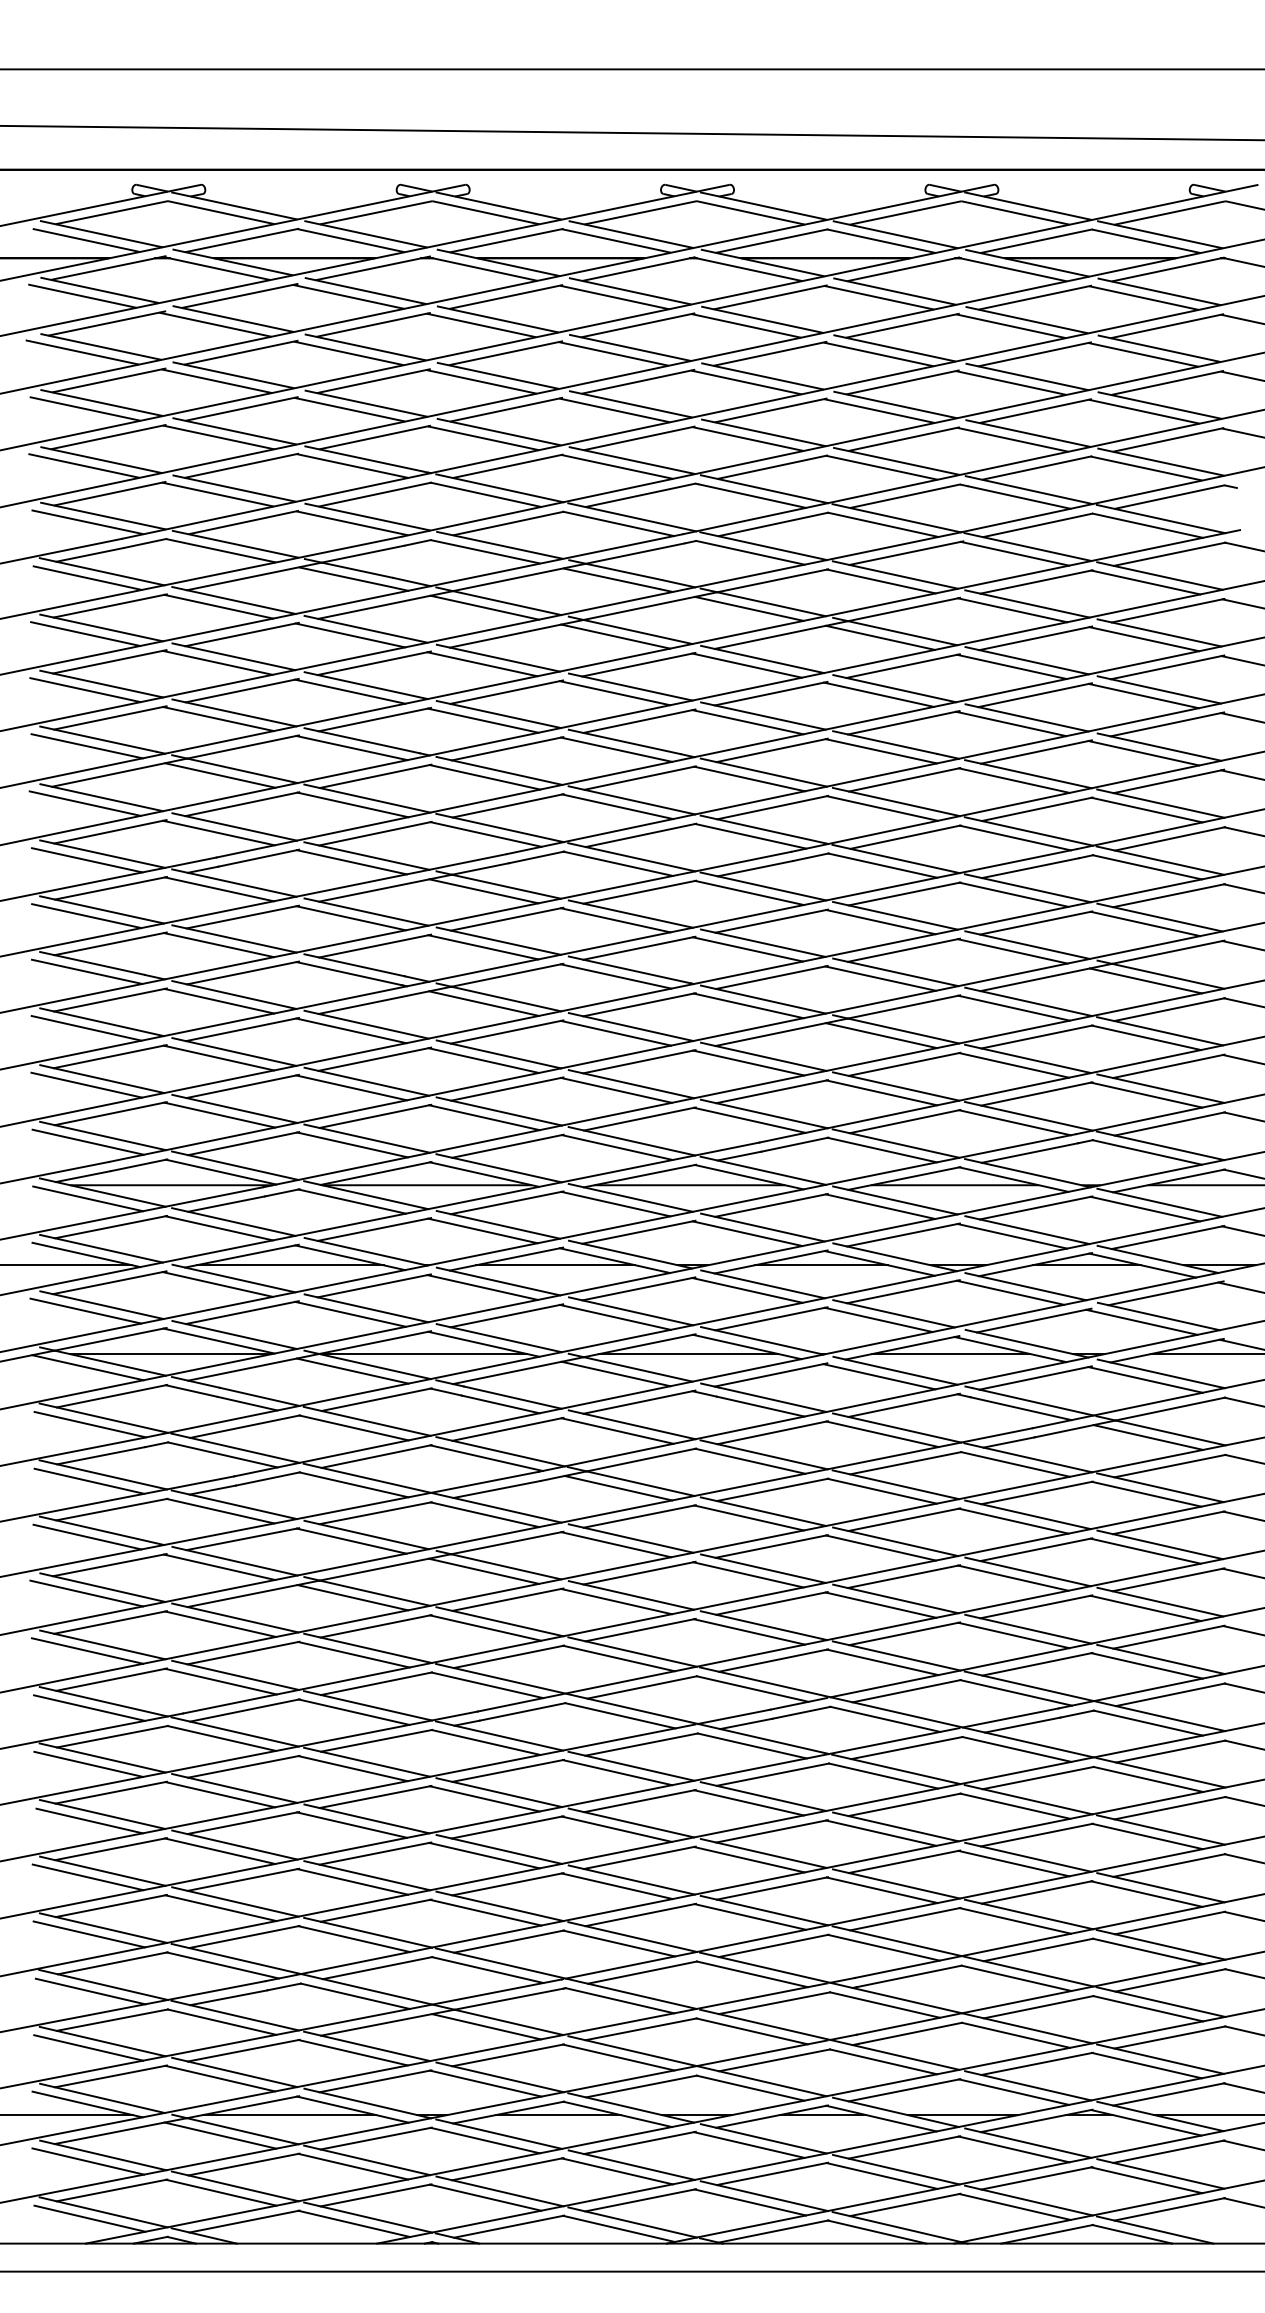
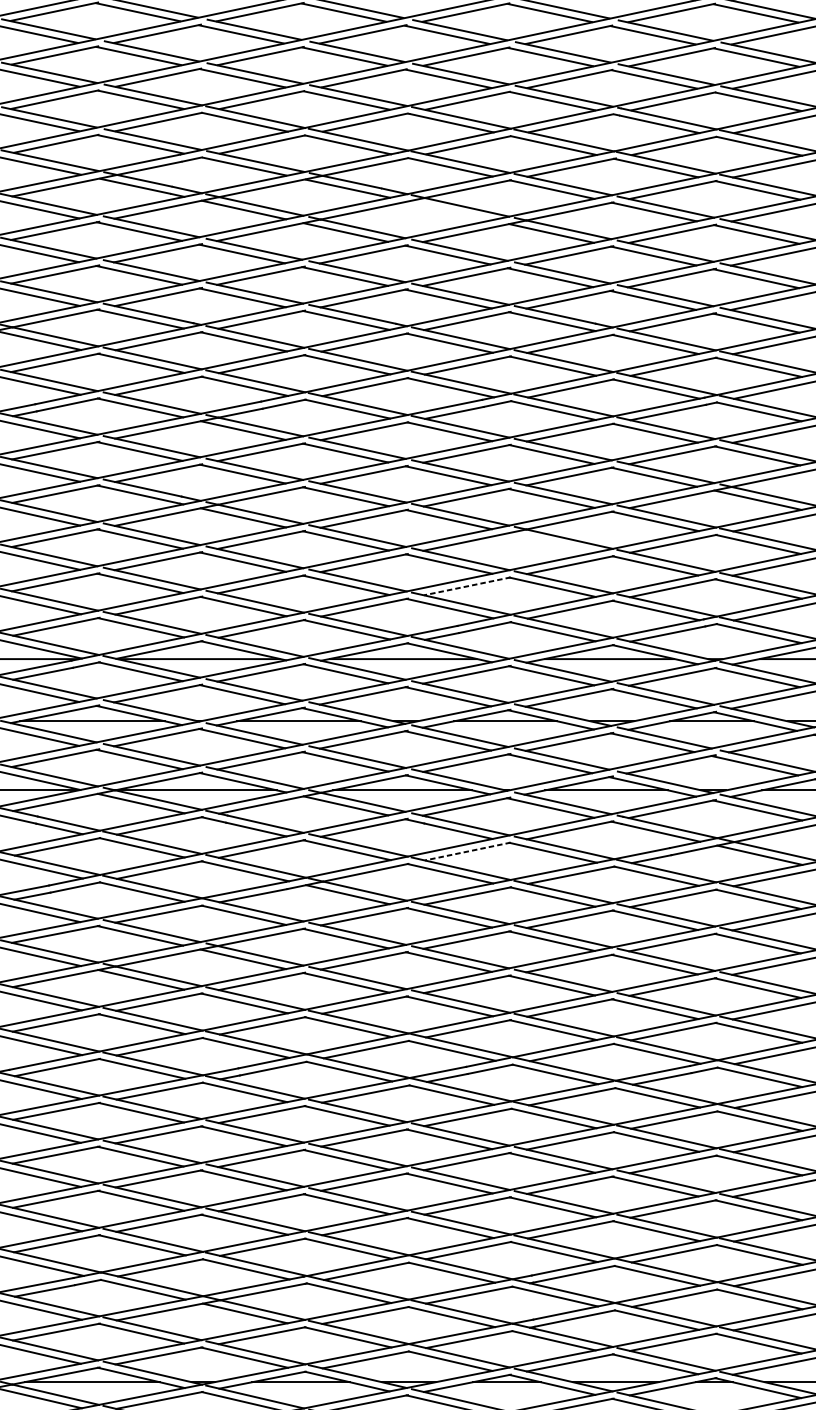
line: (749, 608) -> (449, 210), removed
line: (881, 1035) -> (552, 542), removed
line: (771, 1091) -> (466, 586), solid -> dashed
line: (772, 1432) -> (467, 851), solid -> dashed

